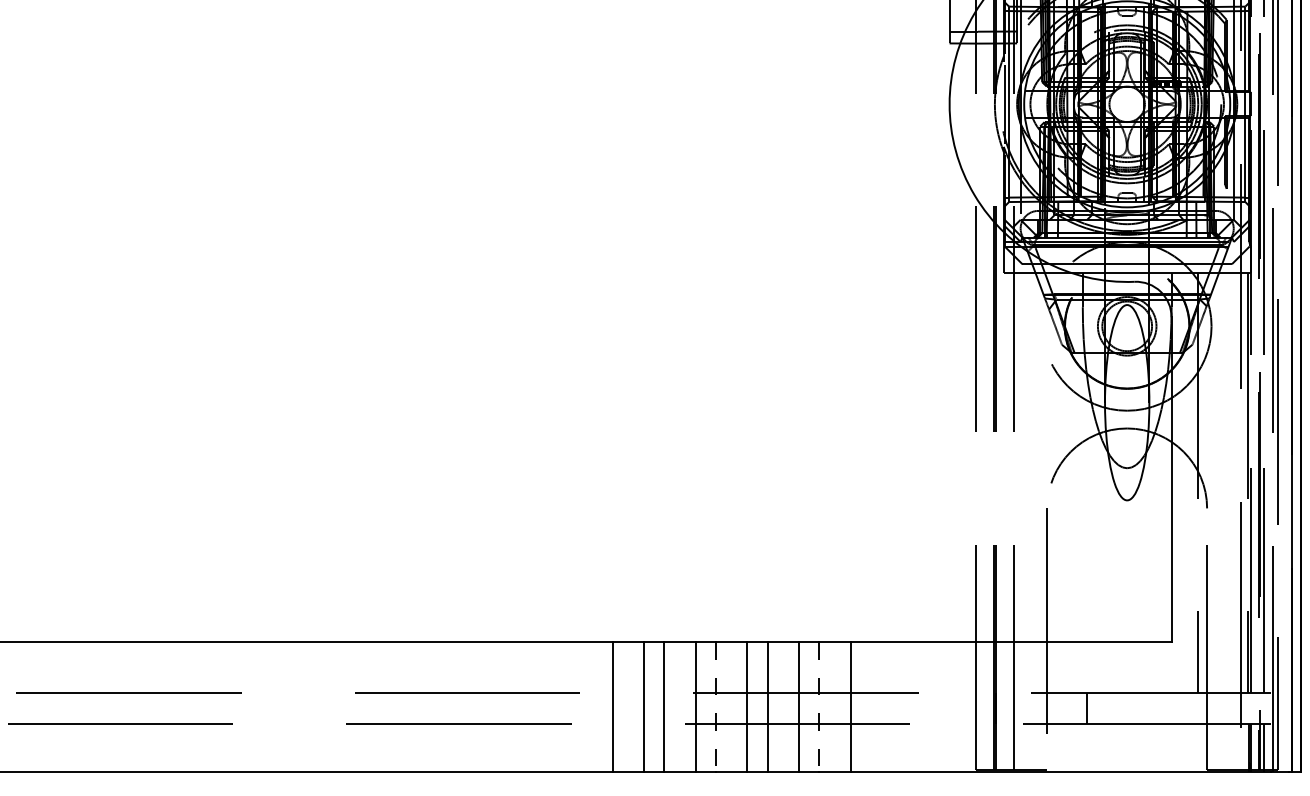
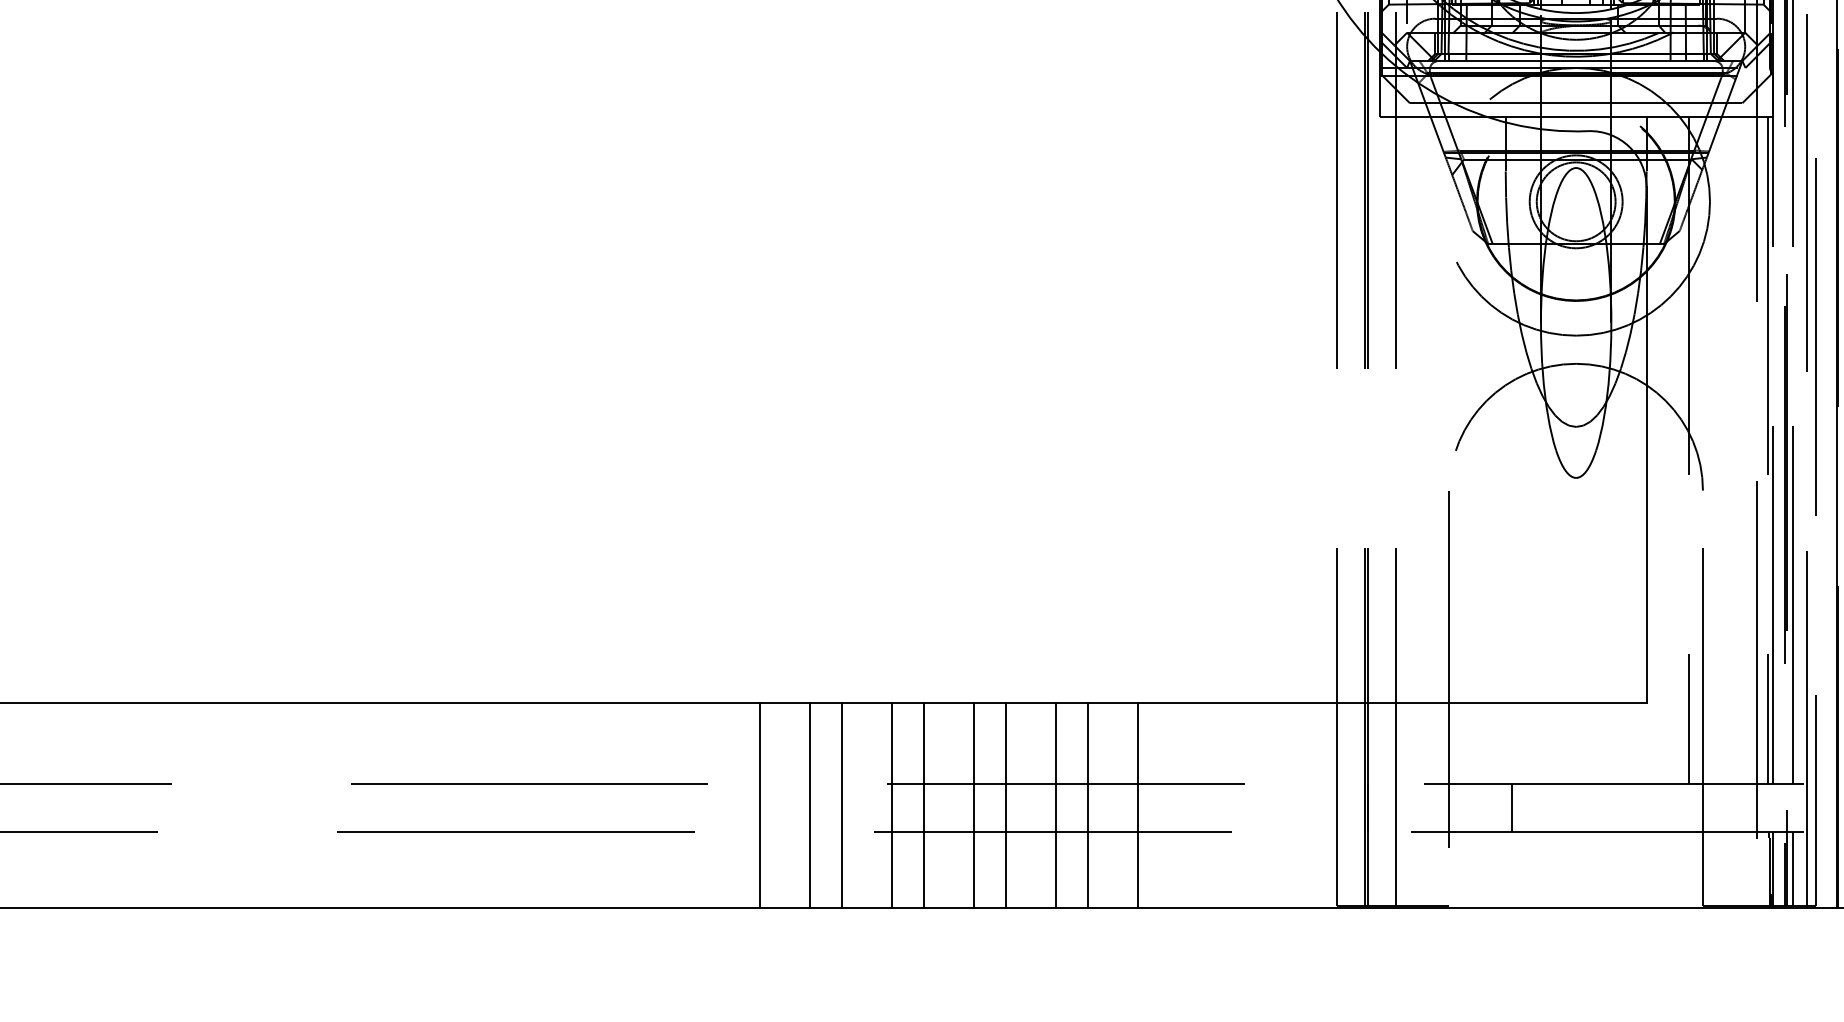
line: (716, 706) -> (924, 804), dashed -> solid
line: (819, 706) -> (1088, 804), dashed -> solid

